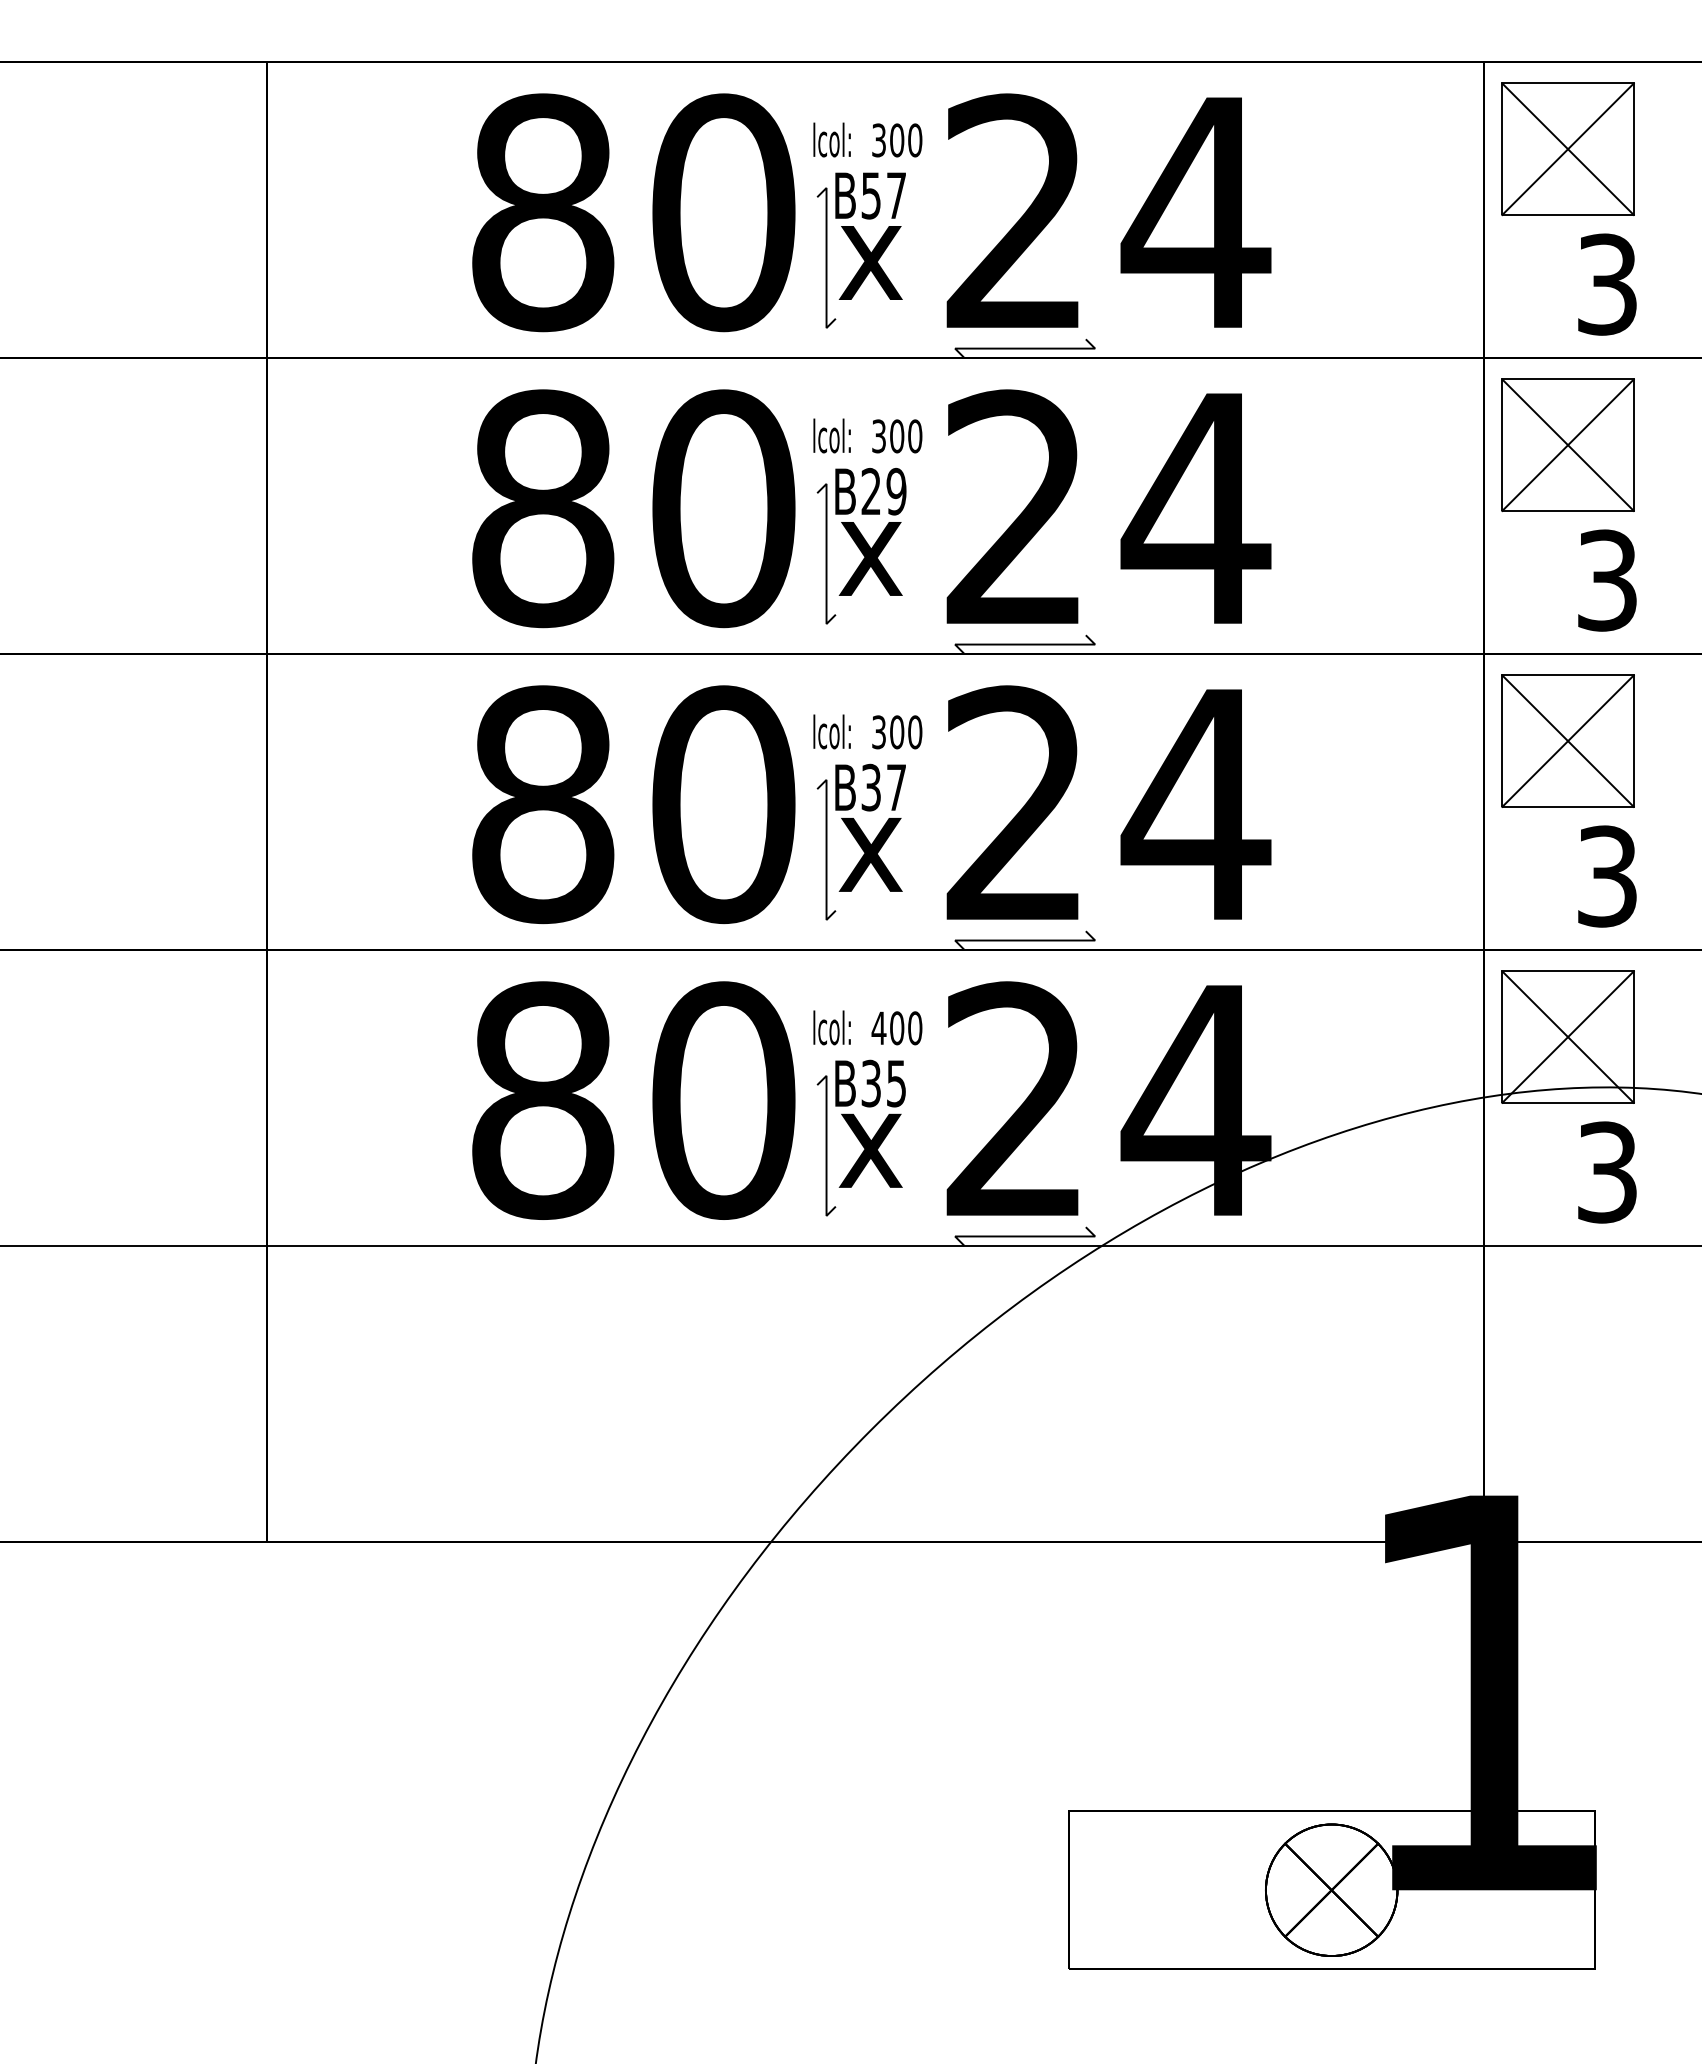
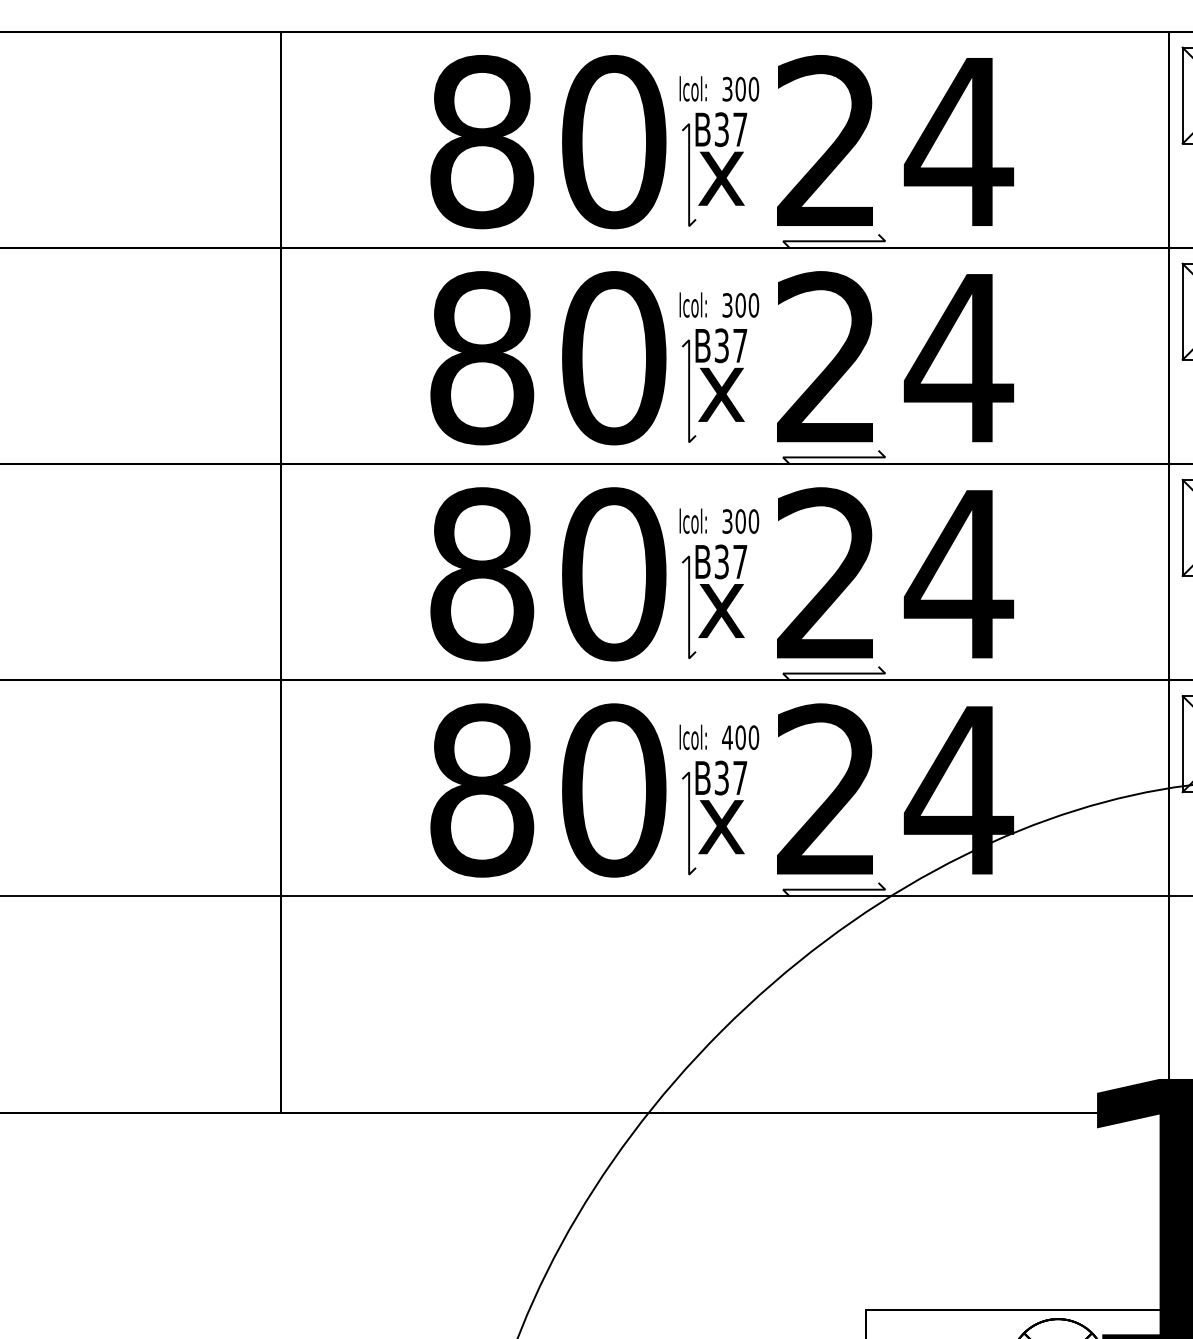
text: (871, 195) -> (721, 129), B57 -> B37
text: (883, 491) -> (730, 345), B29 -> B37
text: (896, 1083) -> (740, 777), B35 -> B37

